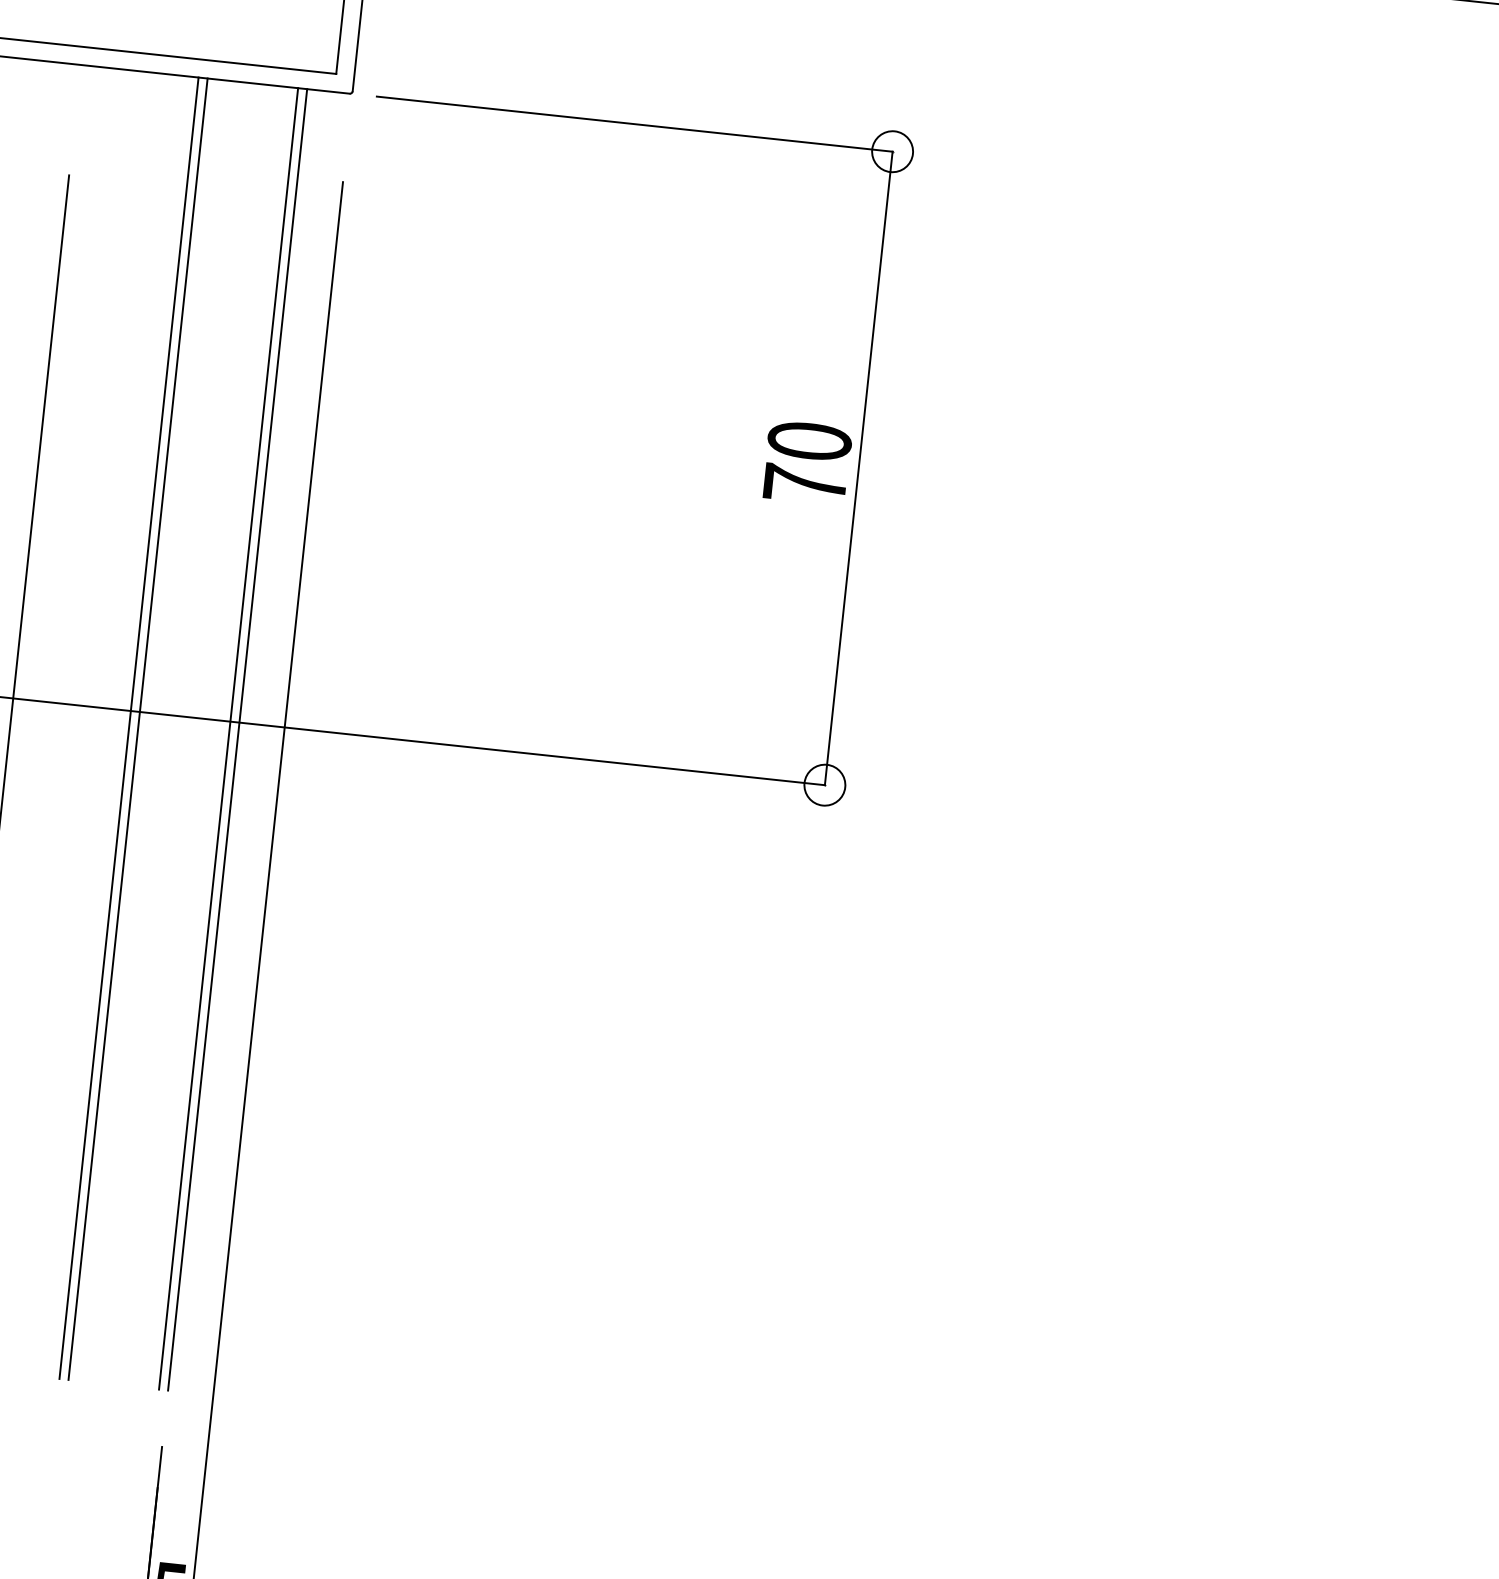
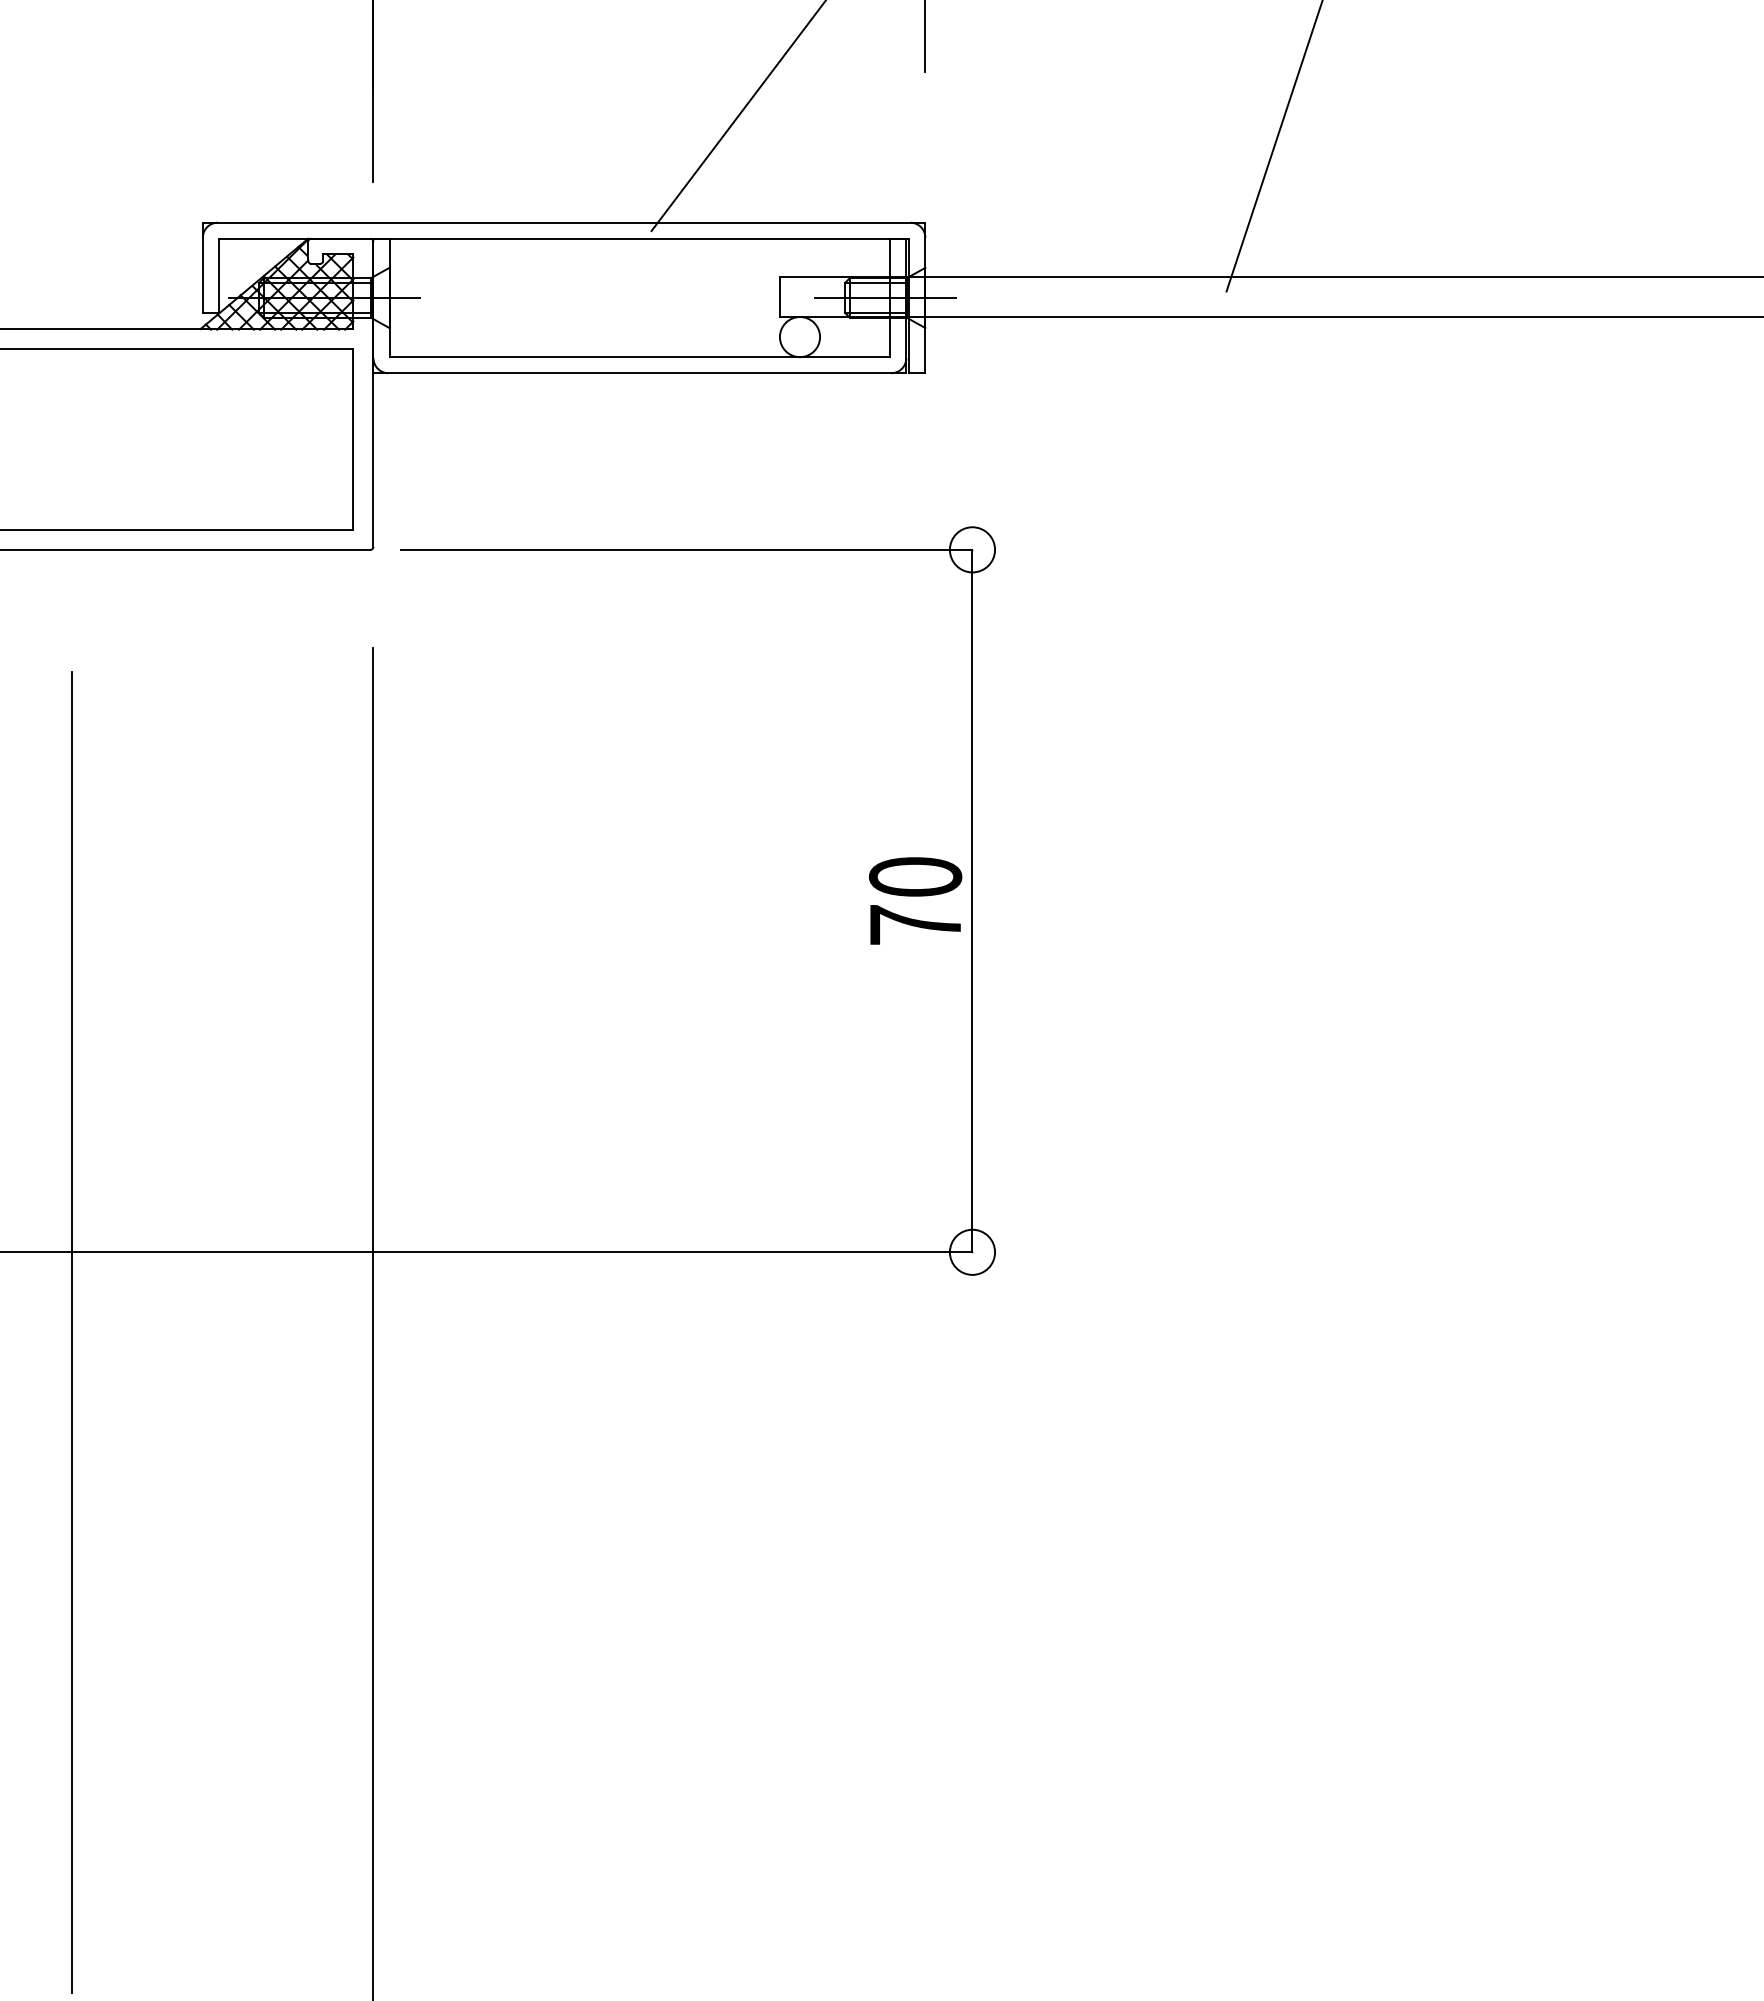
line: (128, 728) -> (202, 1271), removed
line: (137, 729) -> (212, 1271), removed
line: (228, 738) -> (313, 1271), removed
line: (237, 739) -> (323, 1271), removed

